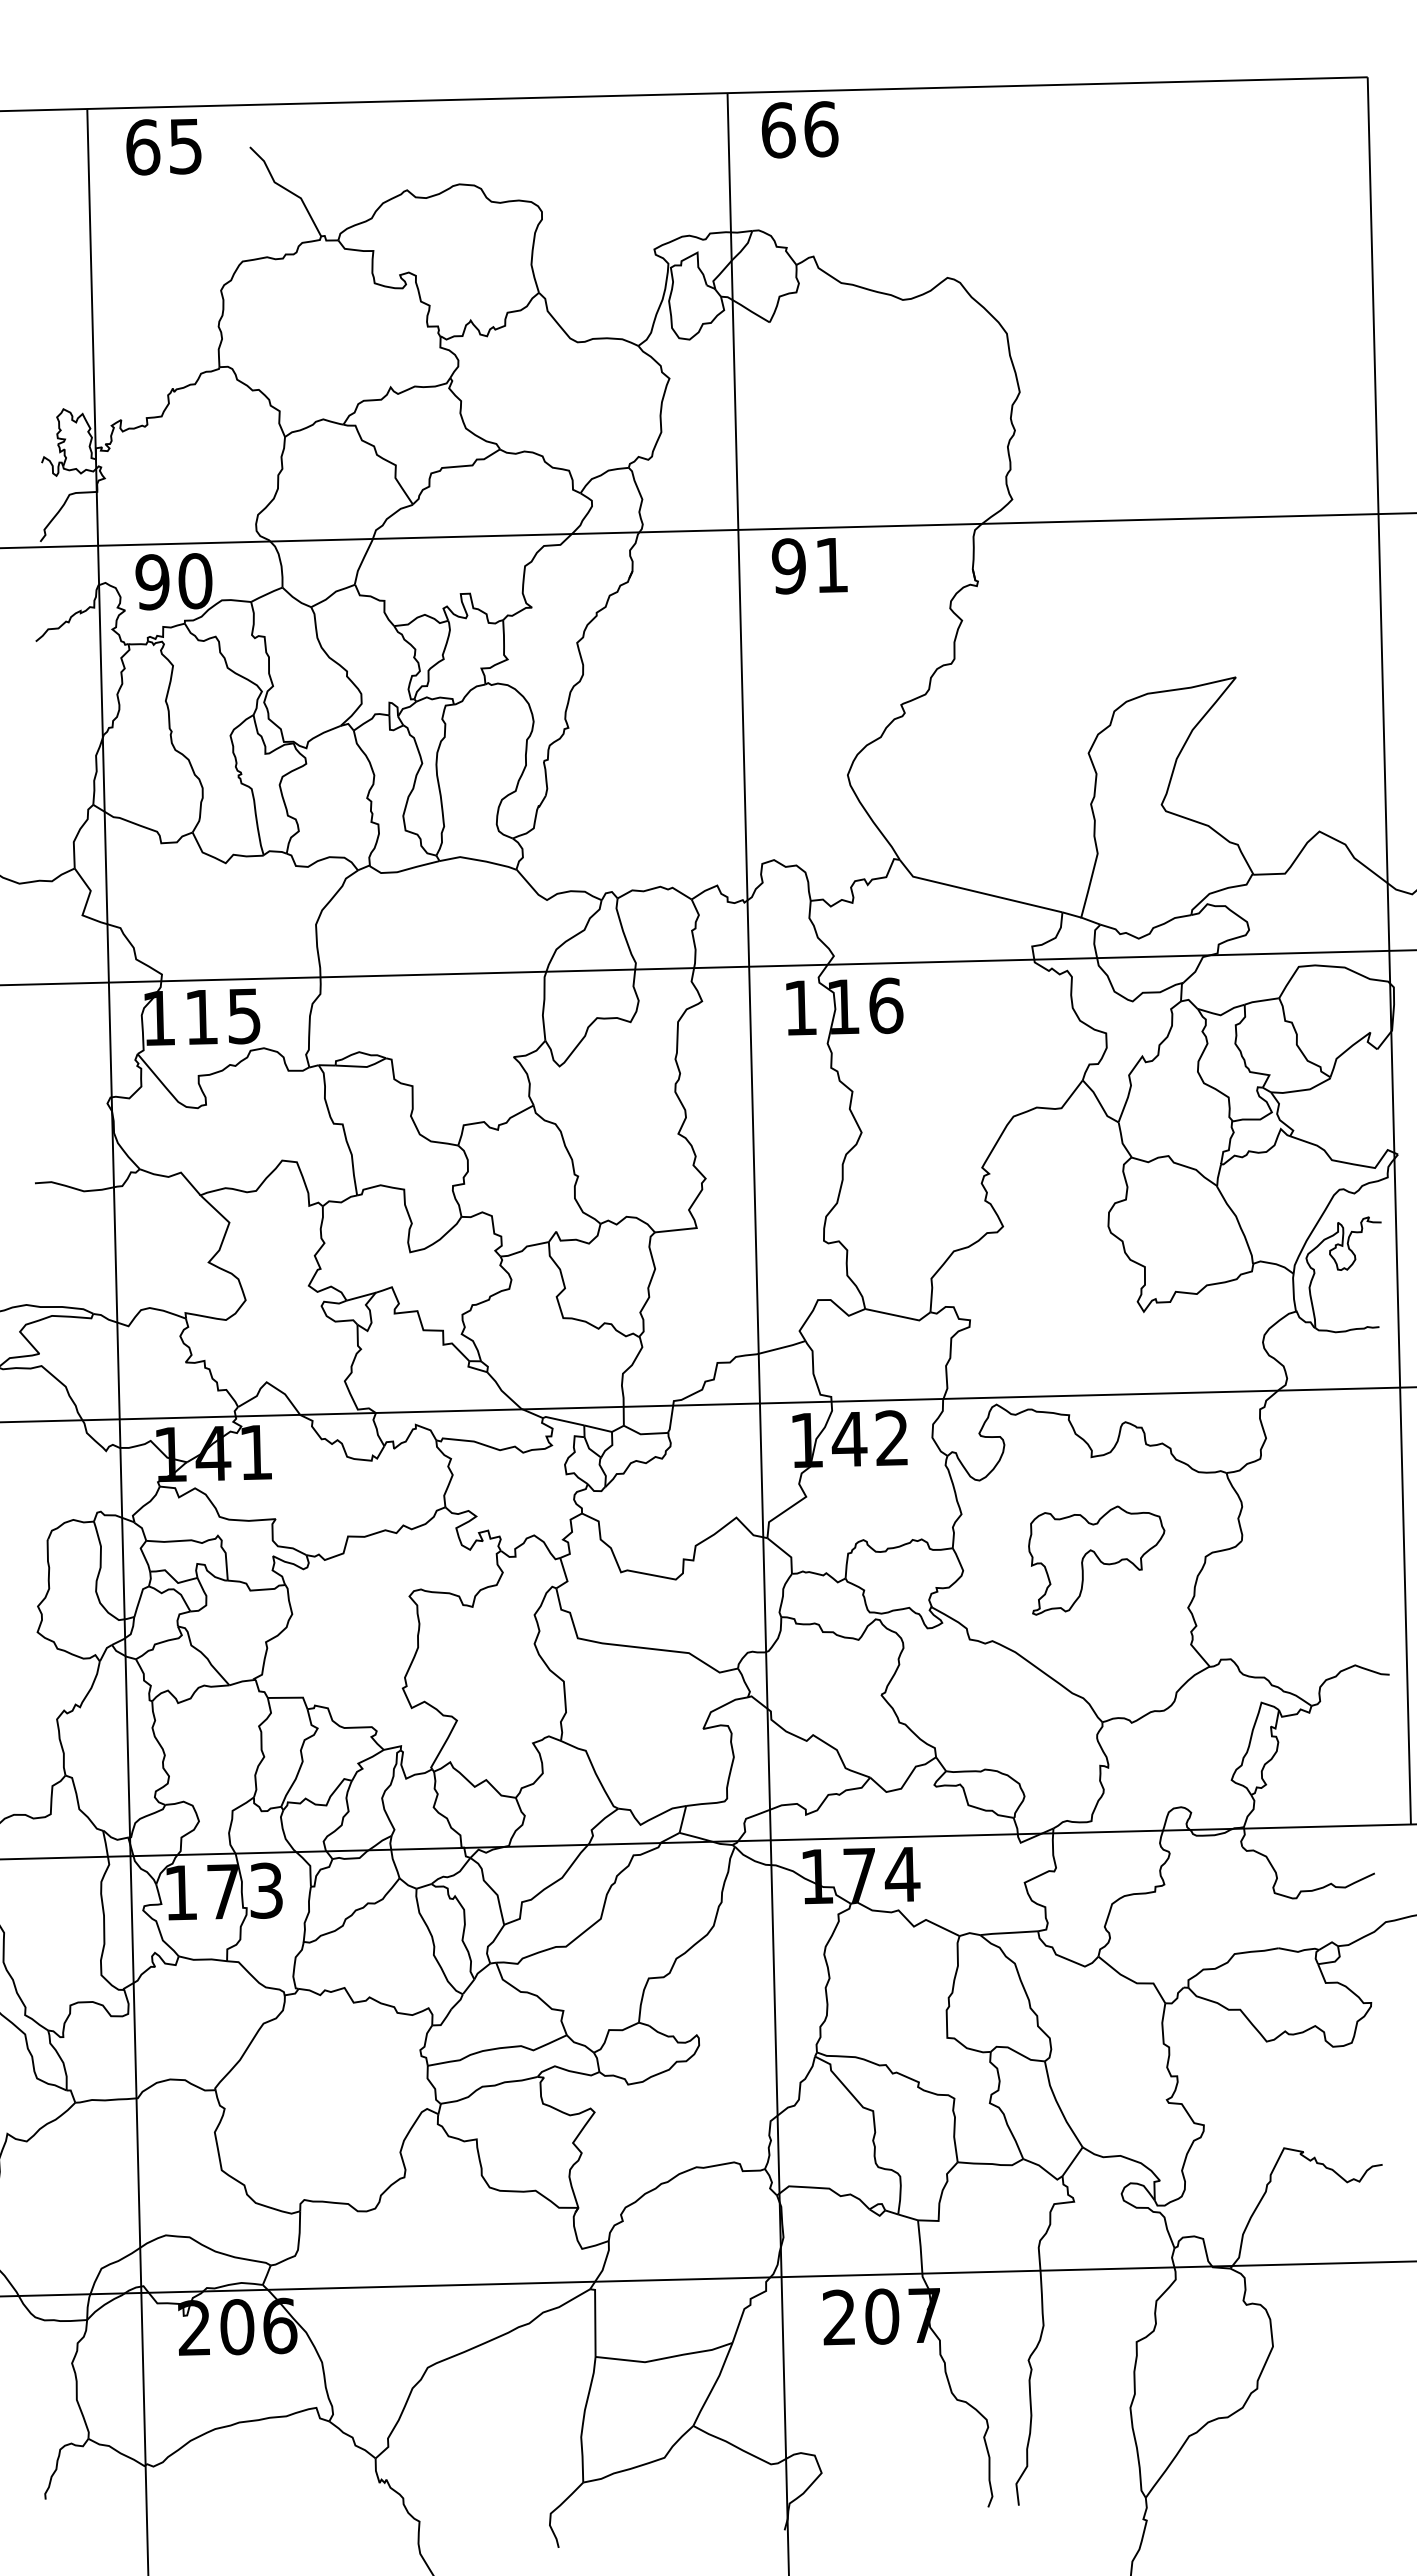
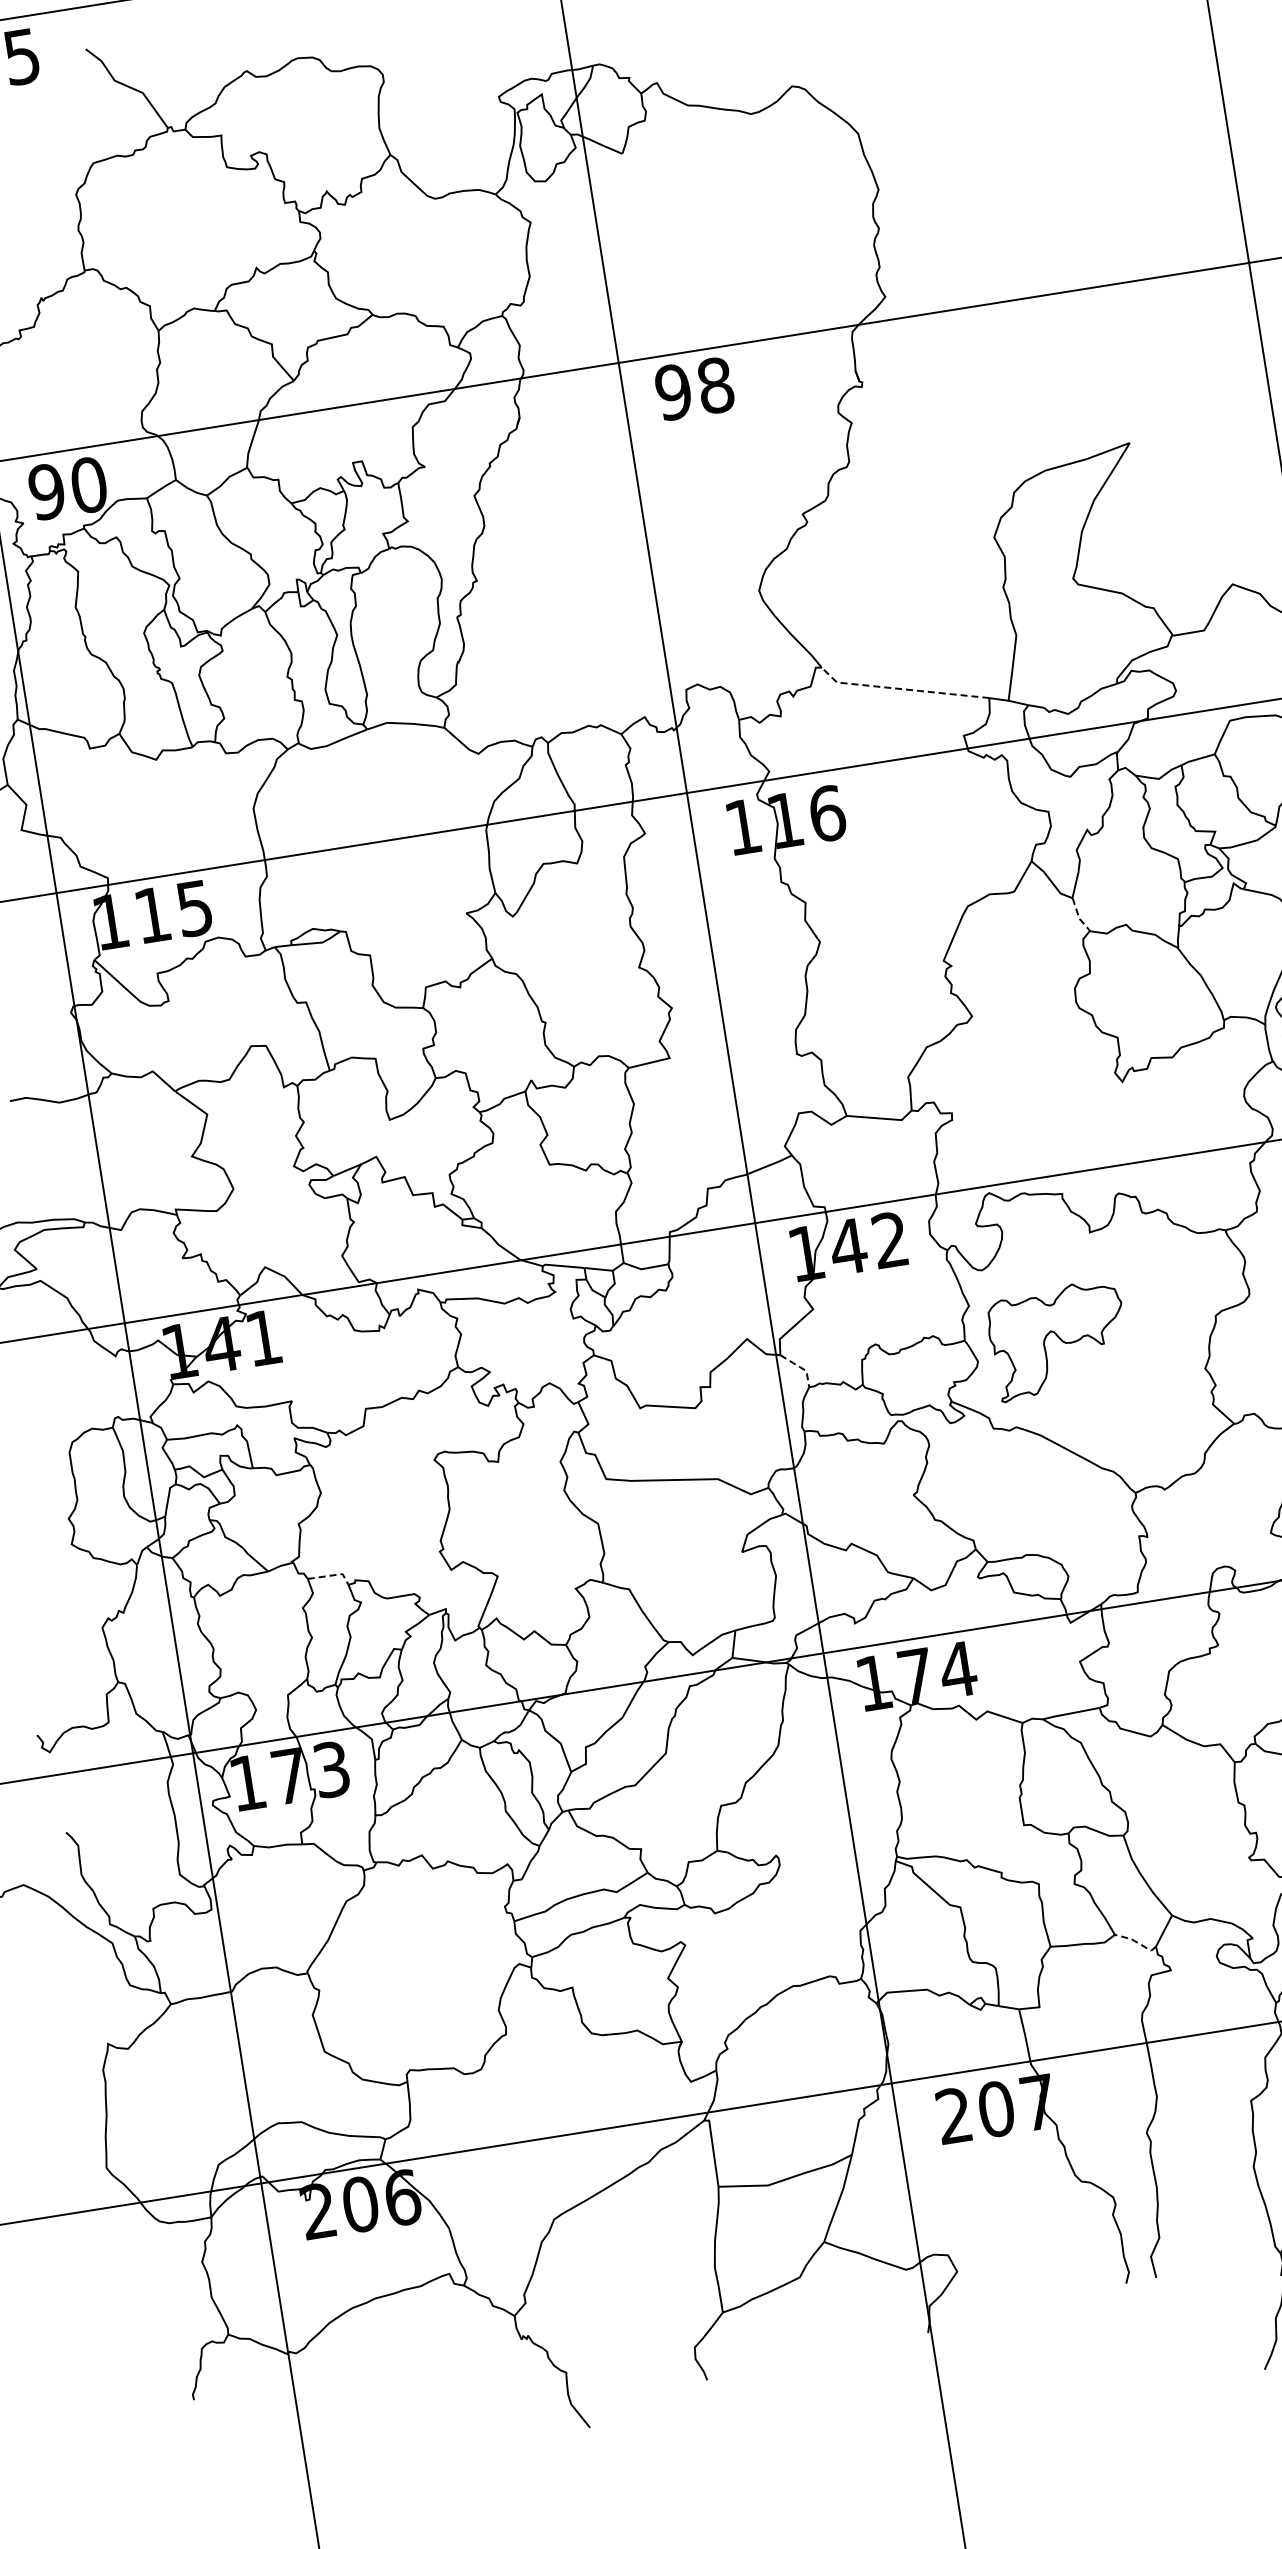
text: (831, 565) -> (715, 385), 91 -> 98
line: (976, 891) -> (901, 688), solid -> dashed
line: (1122, 1141) -> (1078, 916), solid -> dashed
line: (786, 1553) -> (801, 1367), solid -> dashed
part: (1096, 1560) -> (1058, 1340), moved
line: (292, 1697) -> (332, 1575), solid -> dashed
line: (1044, 2169) -> (1137, 1942), solid -> dashed

